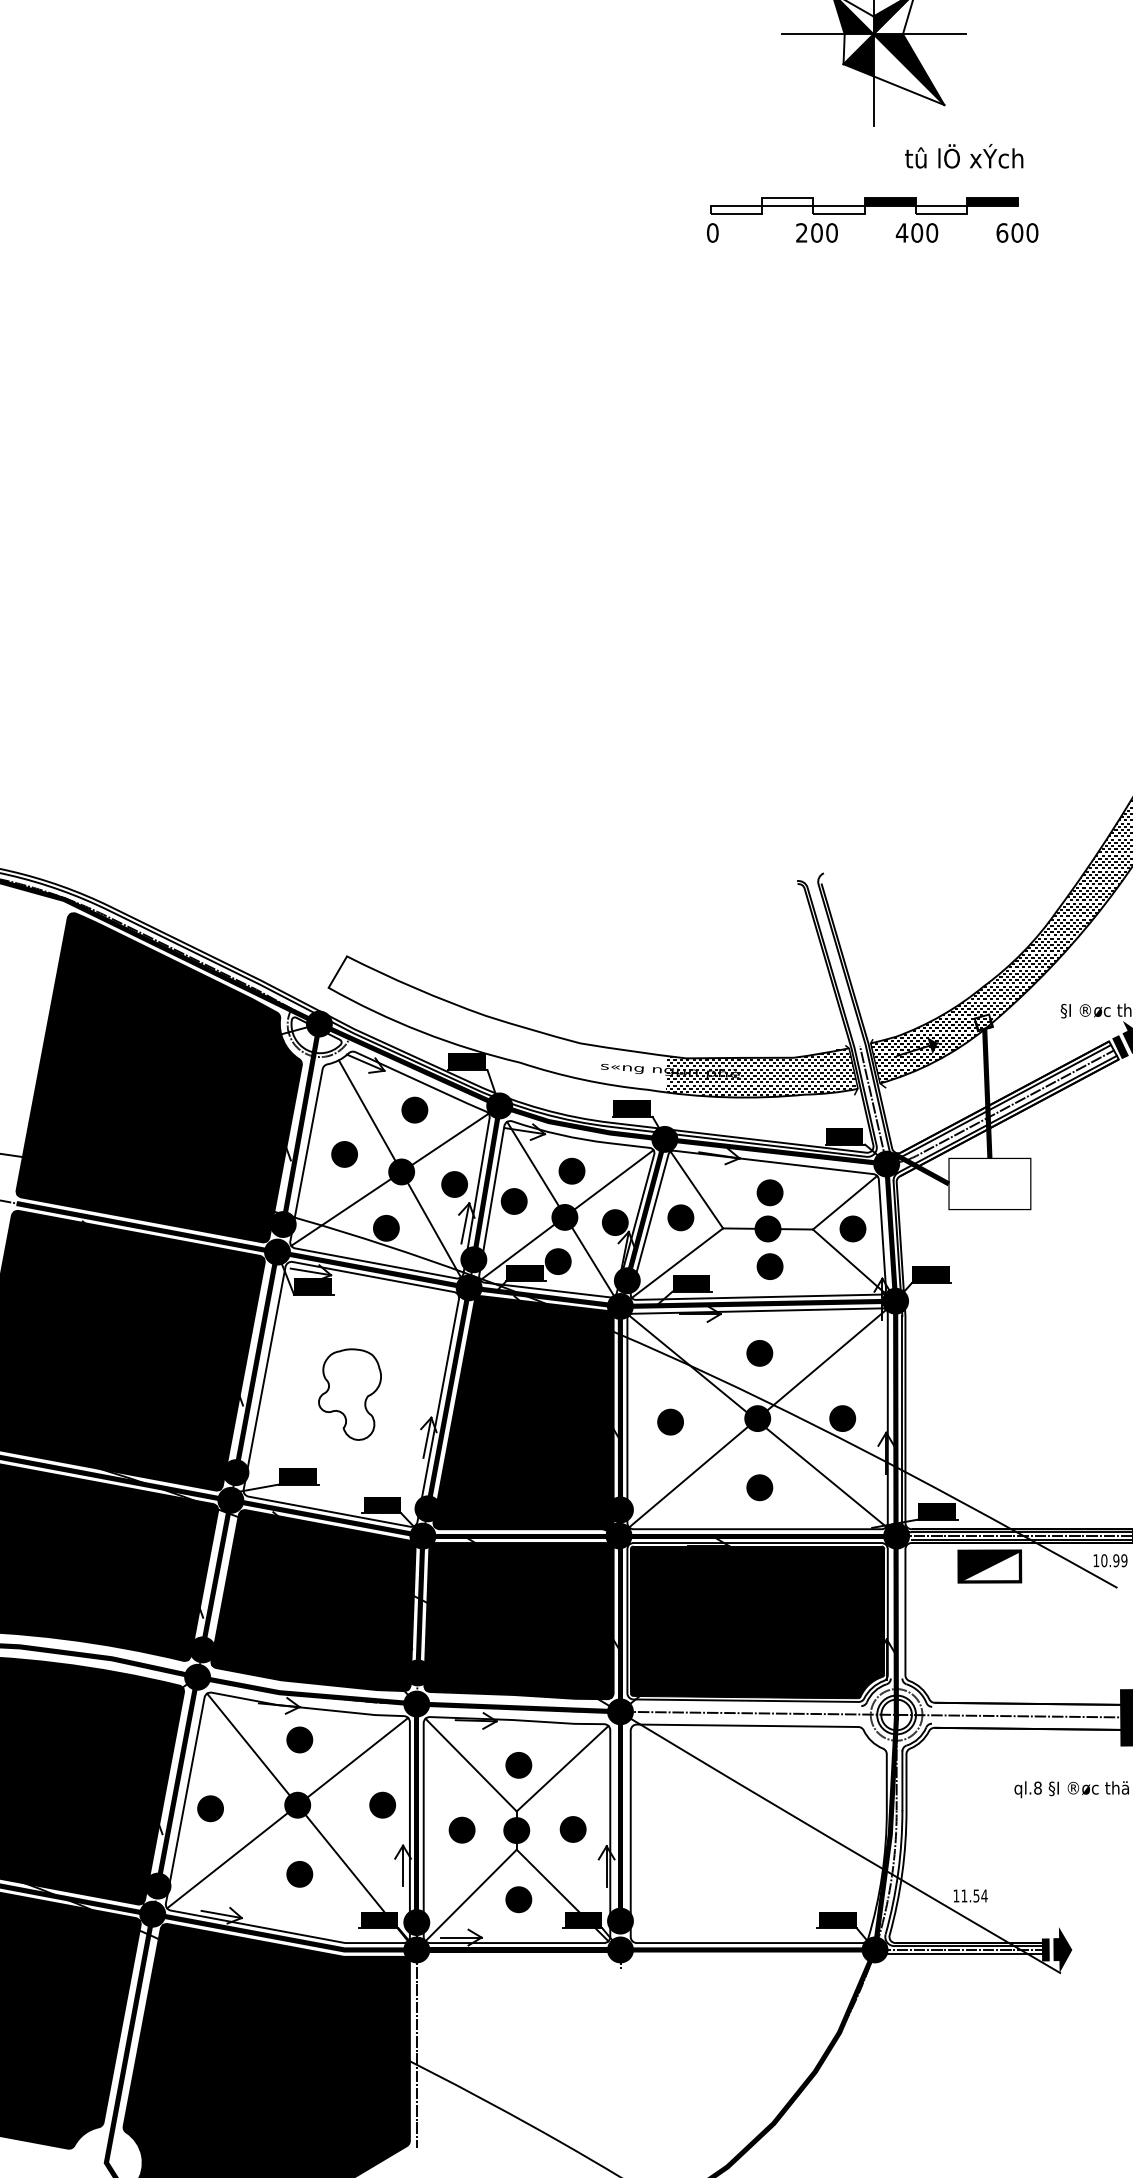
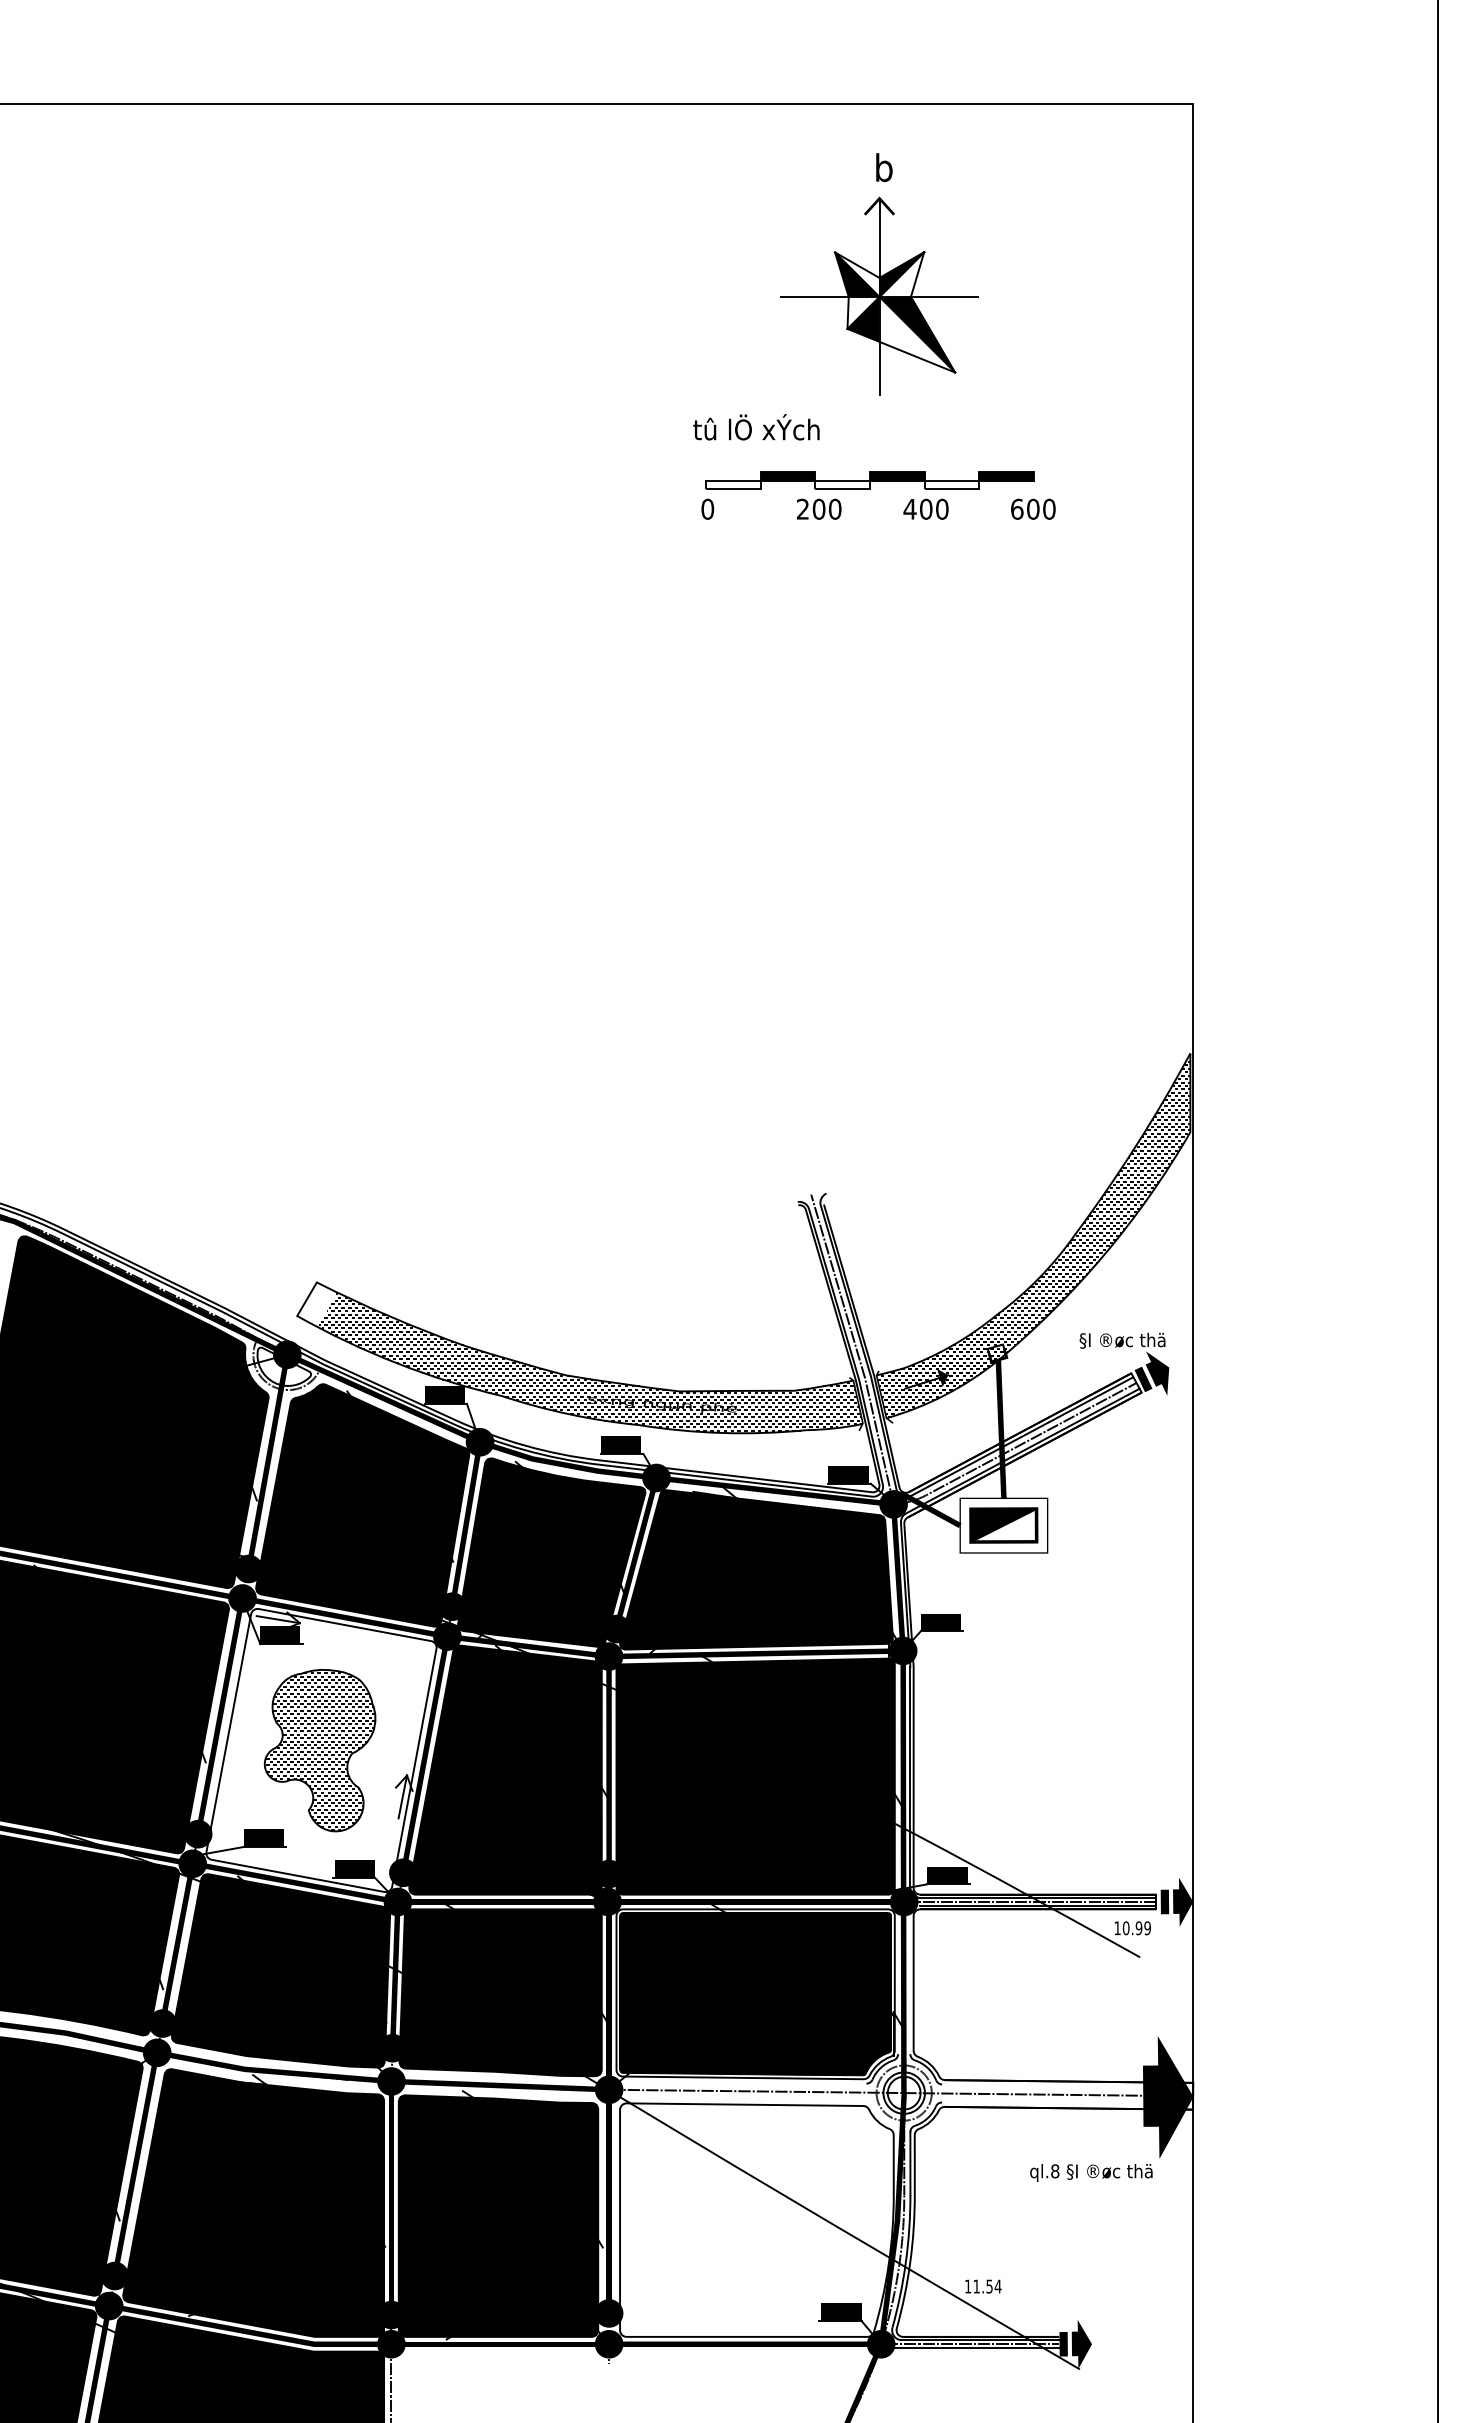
text: (964, 156) -> (756, 427), moved
fill: (787, 202) -> (787, 476), added
line: (835, 960) -> (838, 1286), added
hatch: (507, 1029) -> (488, 1360), added
fill: (389, 1165) -> (362, 1505), added
fill: (566, 1209) -> (551, 1552), added
fill: (758, 1225) -> (756, 1569), added
part: (349, 1394) -> (319, 1750), size x1.67
fill: (757, 1418) -> (755, 1776), added
part: (989, 1566) -> (1003, 1525), moved
fill: (287, 1817) -> (253, 2202), added
fill: (516, 1829) -> (498, 2215), added

